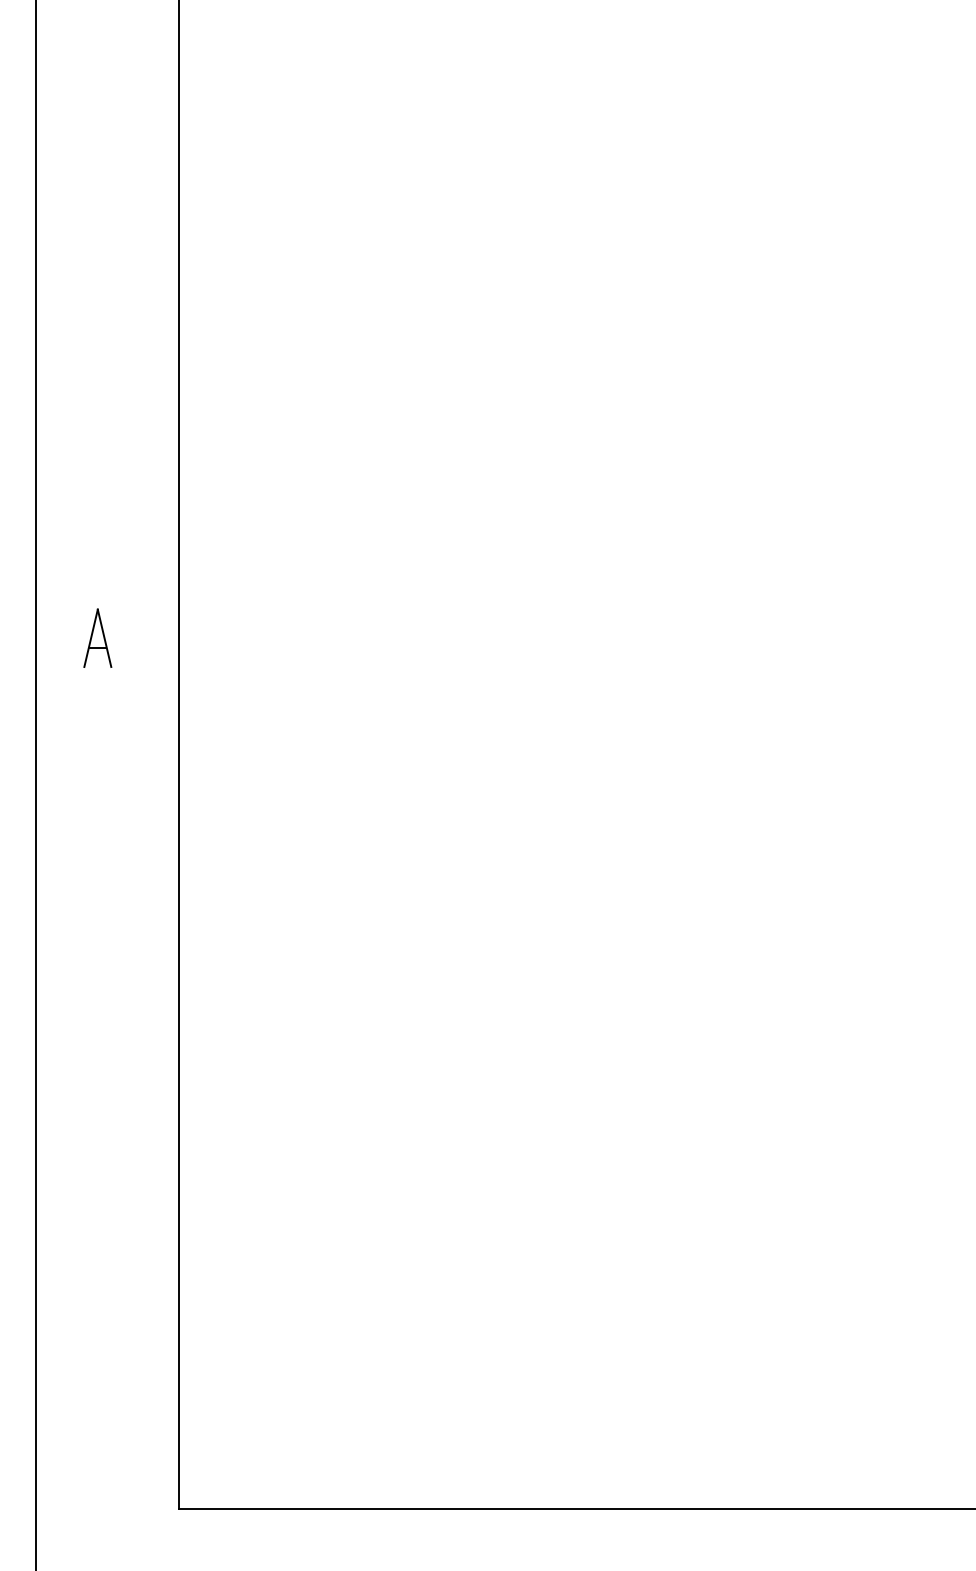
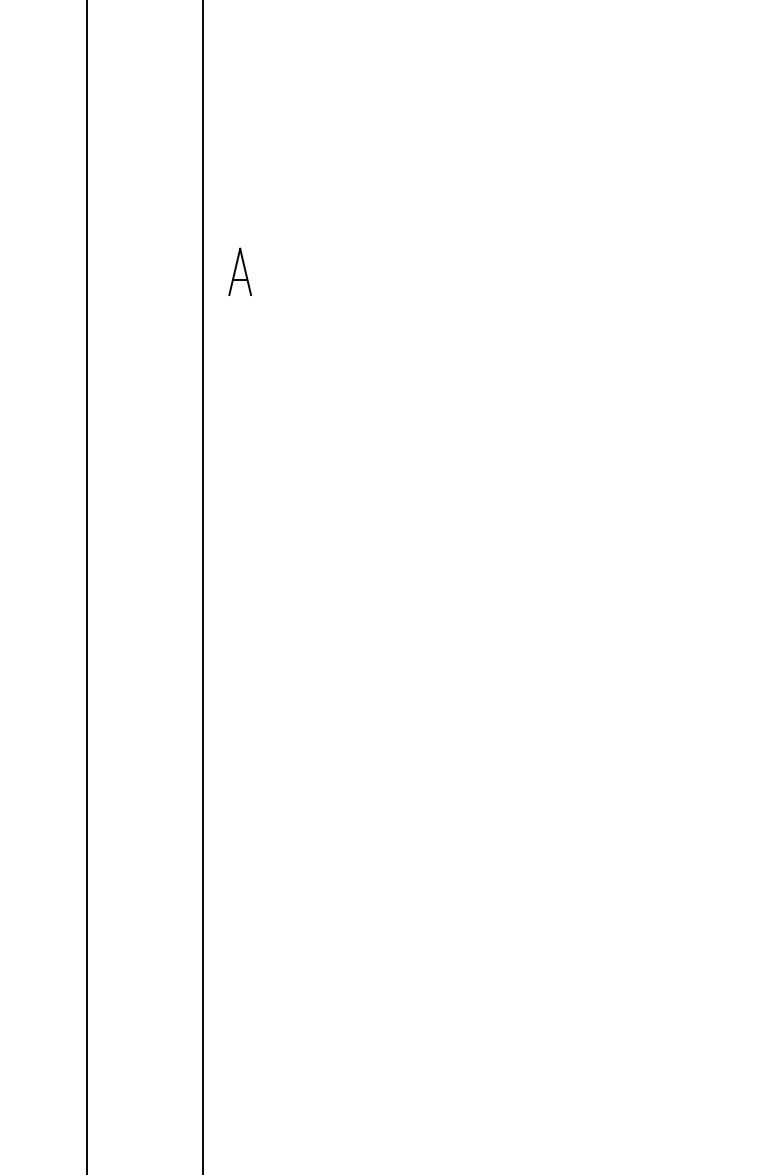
part: (97, 637) -> (239, 271), moved

